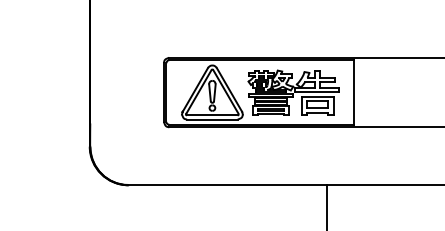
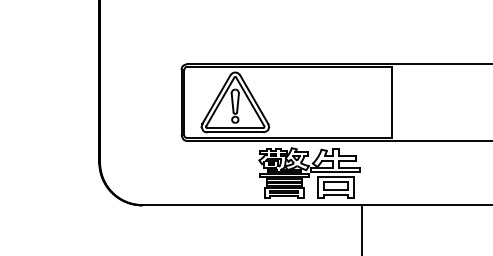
part: (293, 92) -> (309, 172), moved

